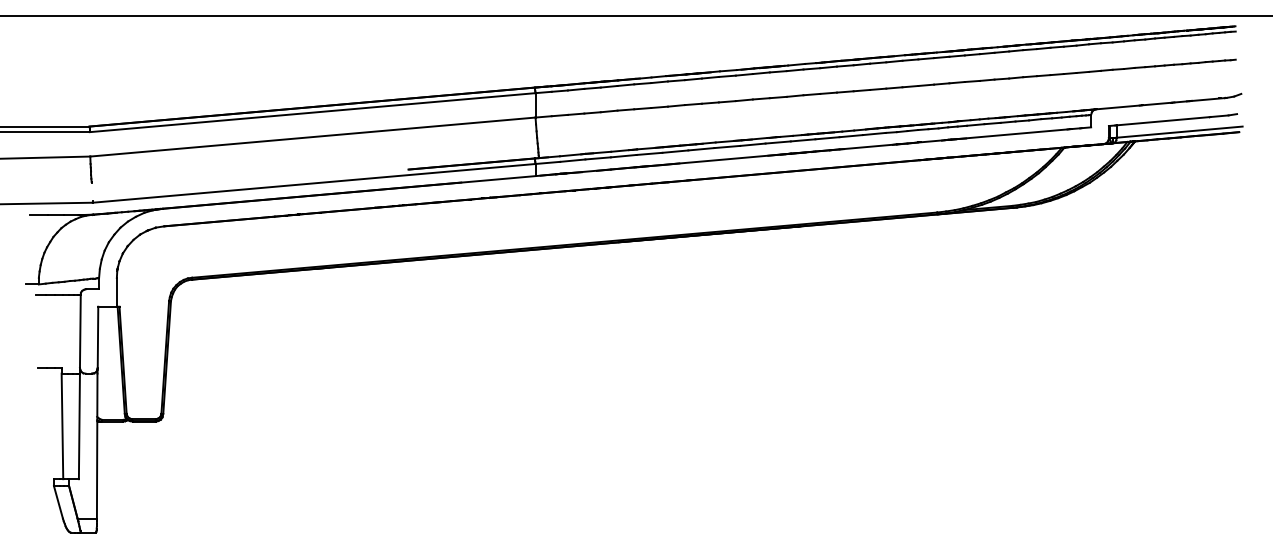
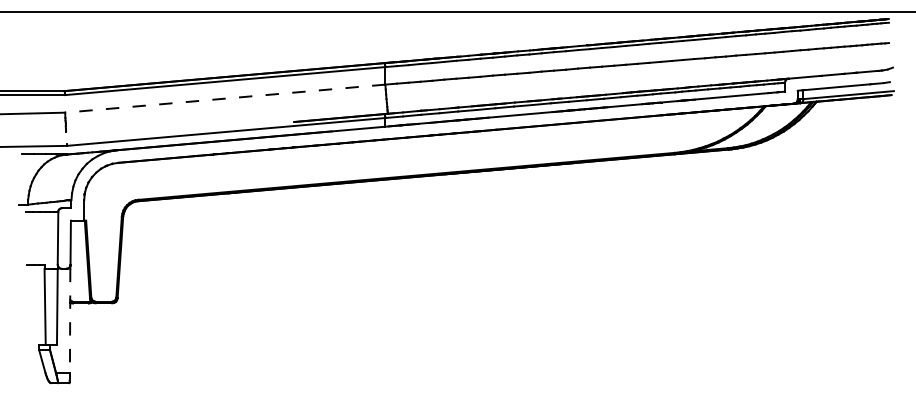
line: (312, 137) -> (224, 98), solid -> dashed
line: (97, 446) -> (70, 321), solid -> dashed

